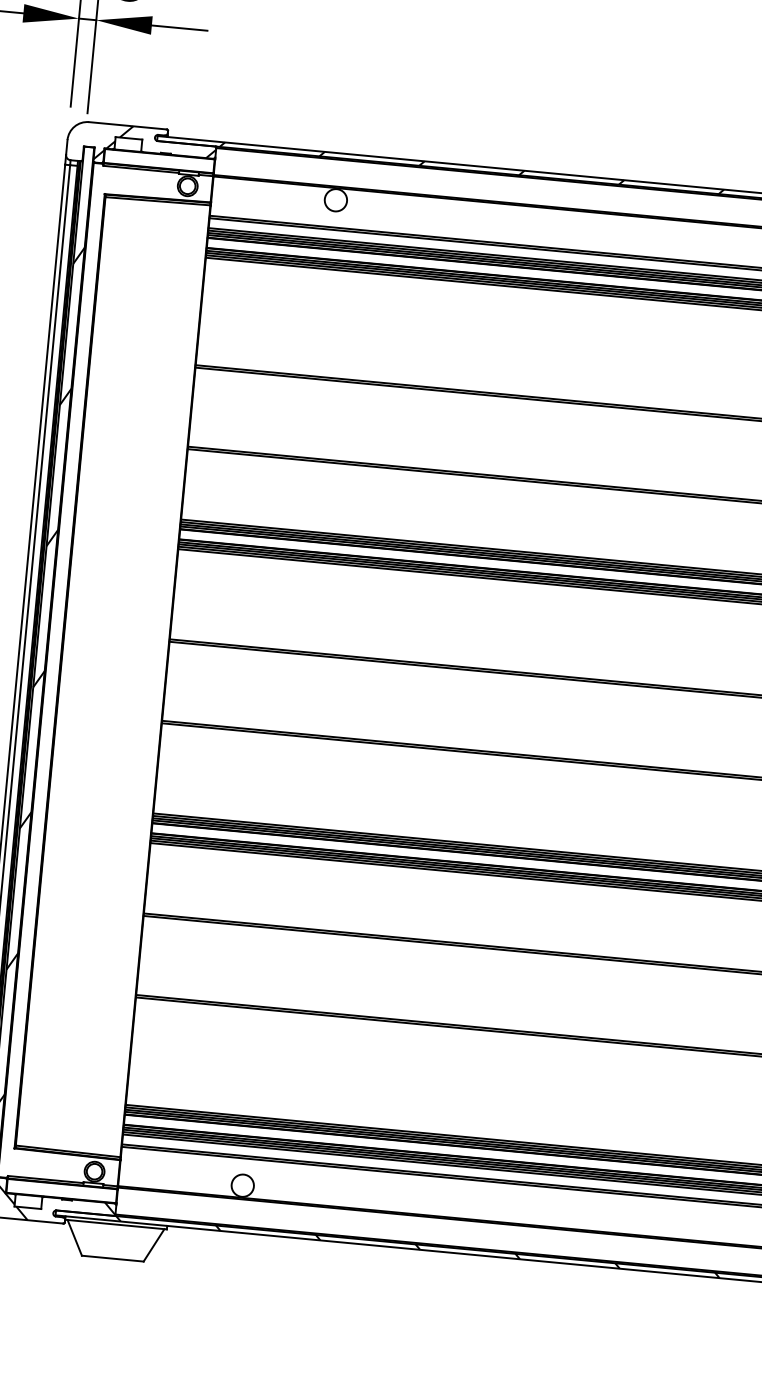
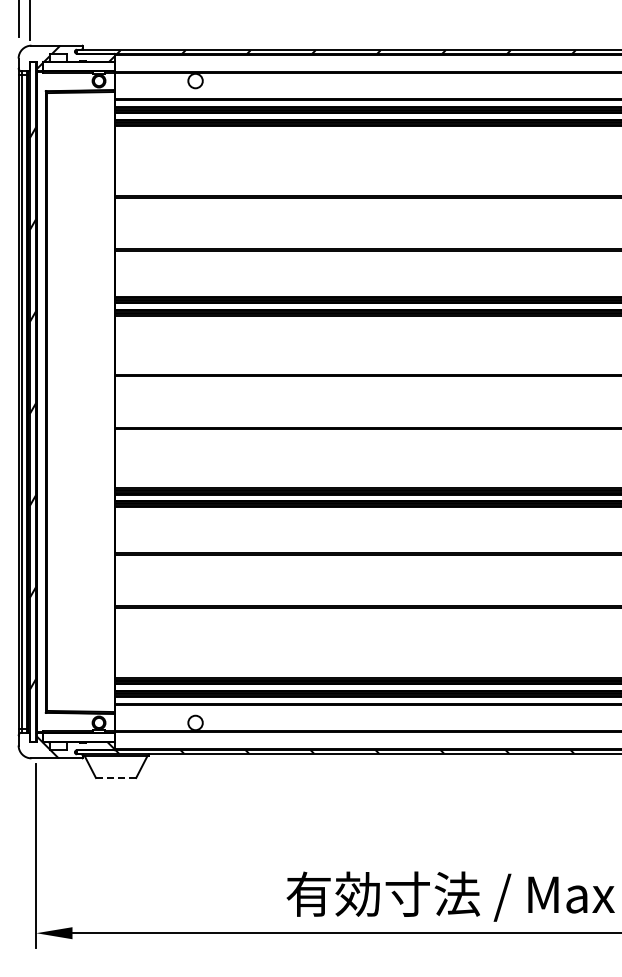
line: (113, 1259) -> (116, 778), solid -> dashed

